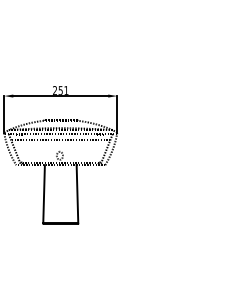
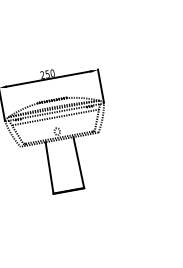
text: (66, 90) -> (52, 73), 251 -> 250

